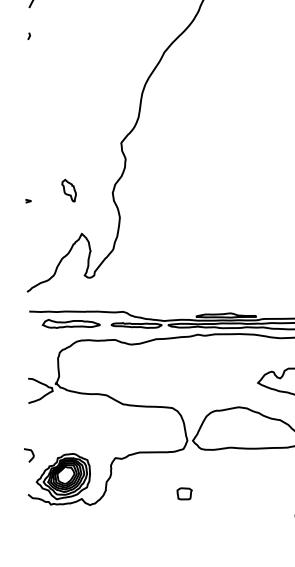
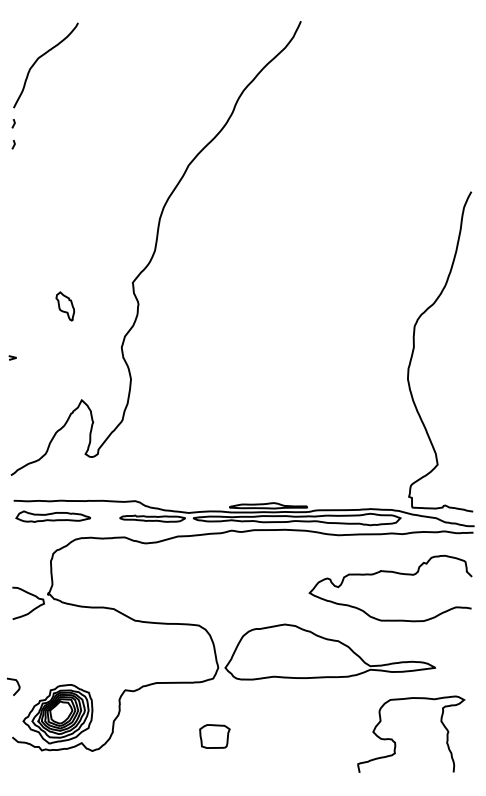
line: (29, 19) -> (13, 123), added
part: (68, 190) -> (64, 306), moved
part: (70, 323) -> (52, 516), moved
part: (184, 493) -> (214, 736), size x1.6

